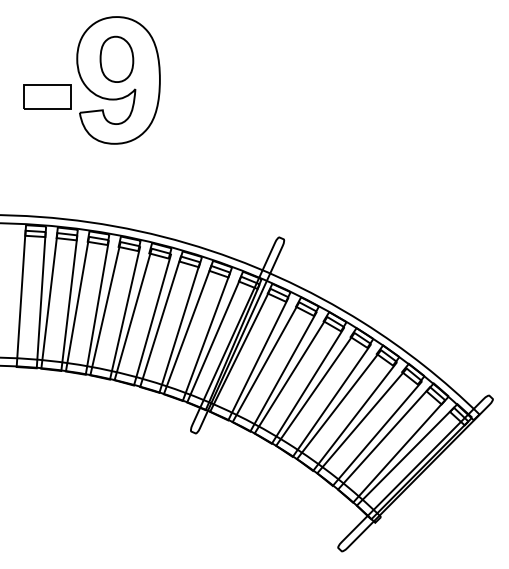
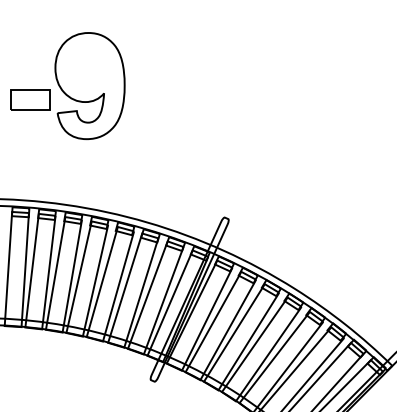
part: (116, 58) -> (88, 67), removed

